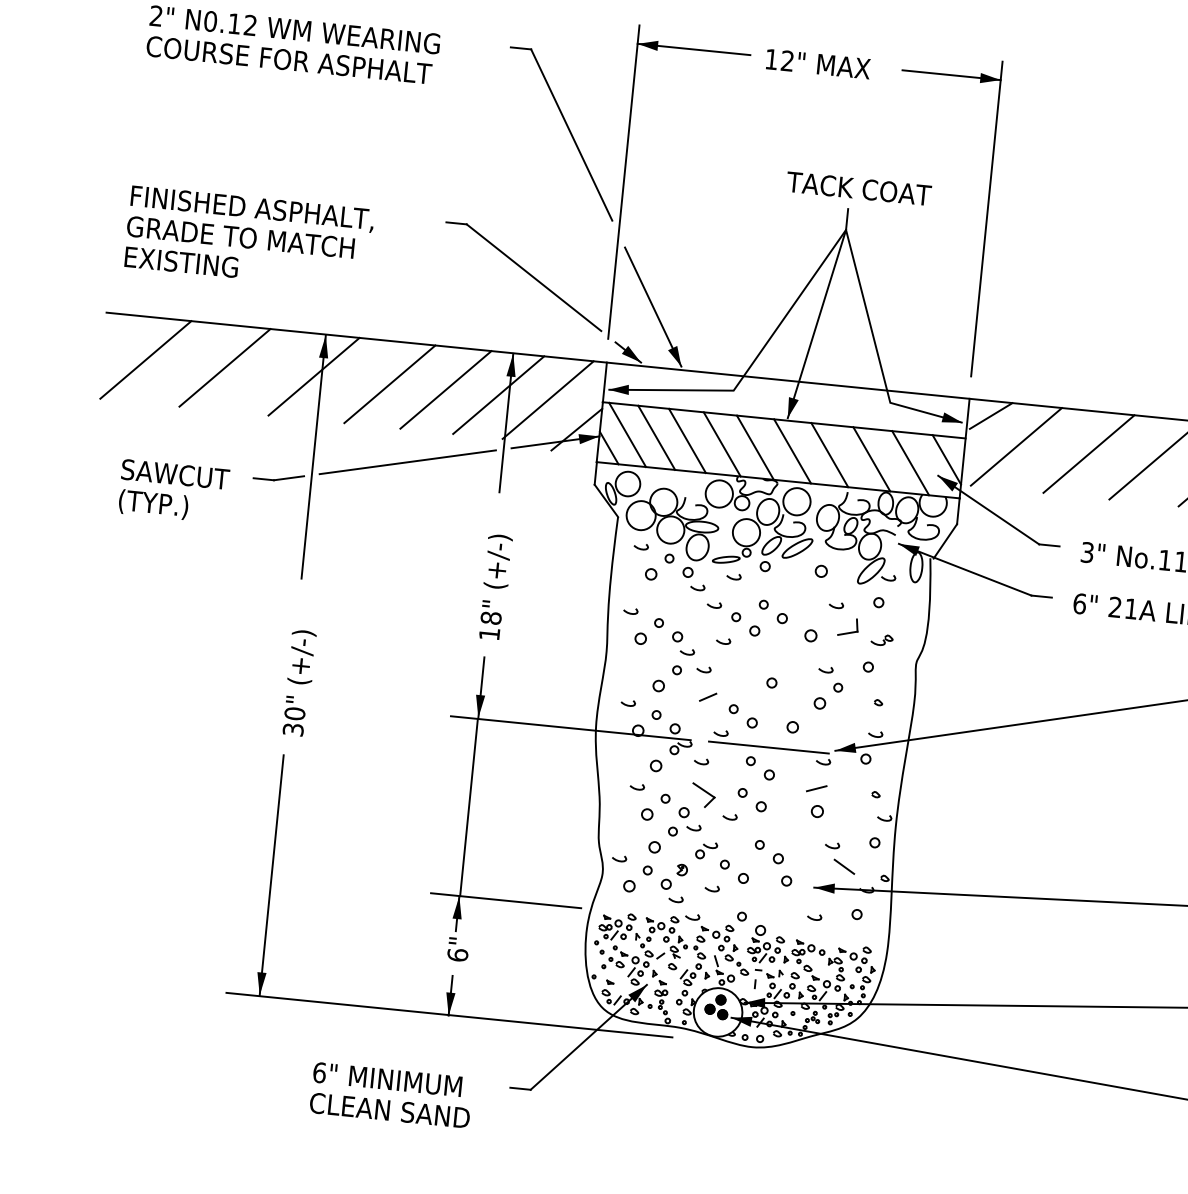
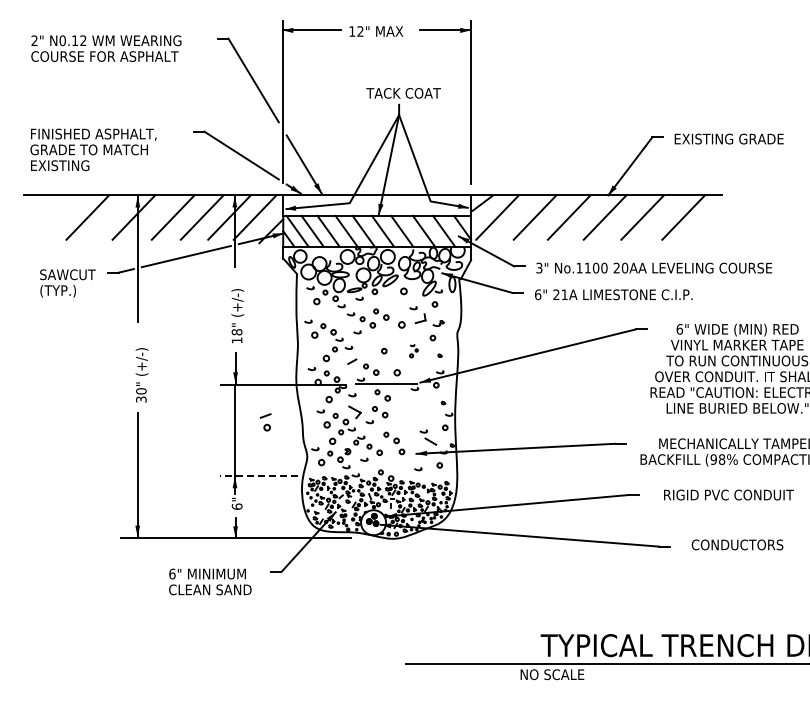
line: (145, 359) -> (46, 217), removed
part: (828, 687) -> (413, 350), size x0.6
part: (815, 801) -> (265, 422), moved
line: (506, 901) -> (259, 476), solid -> dashed

